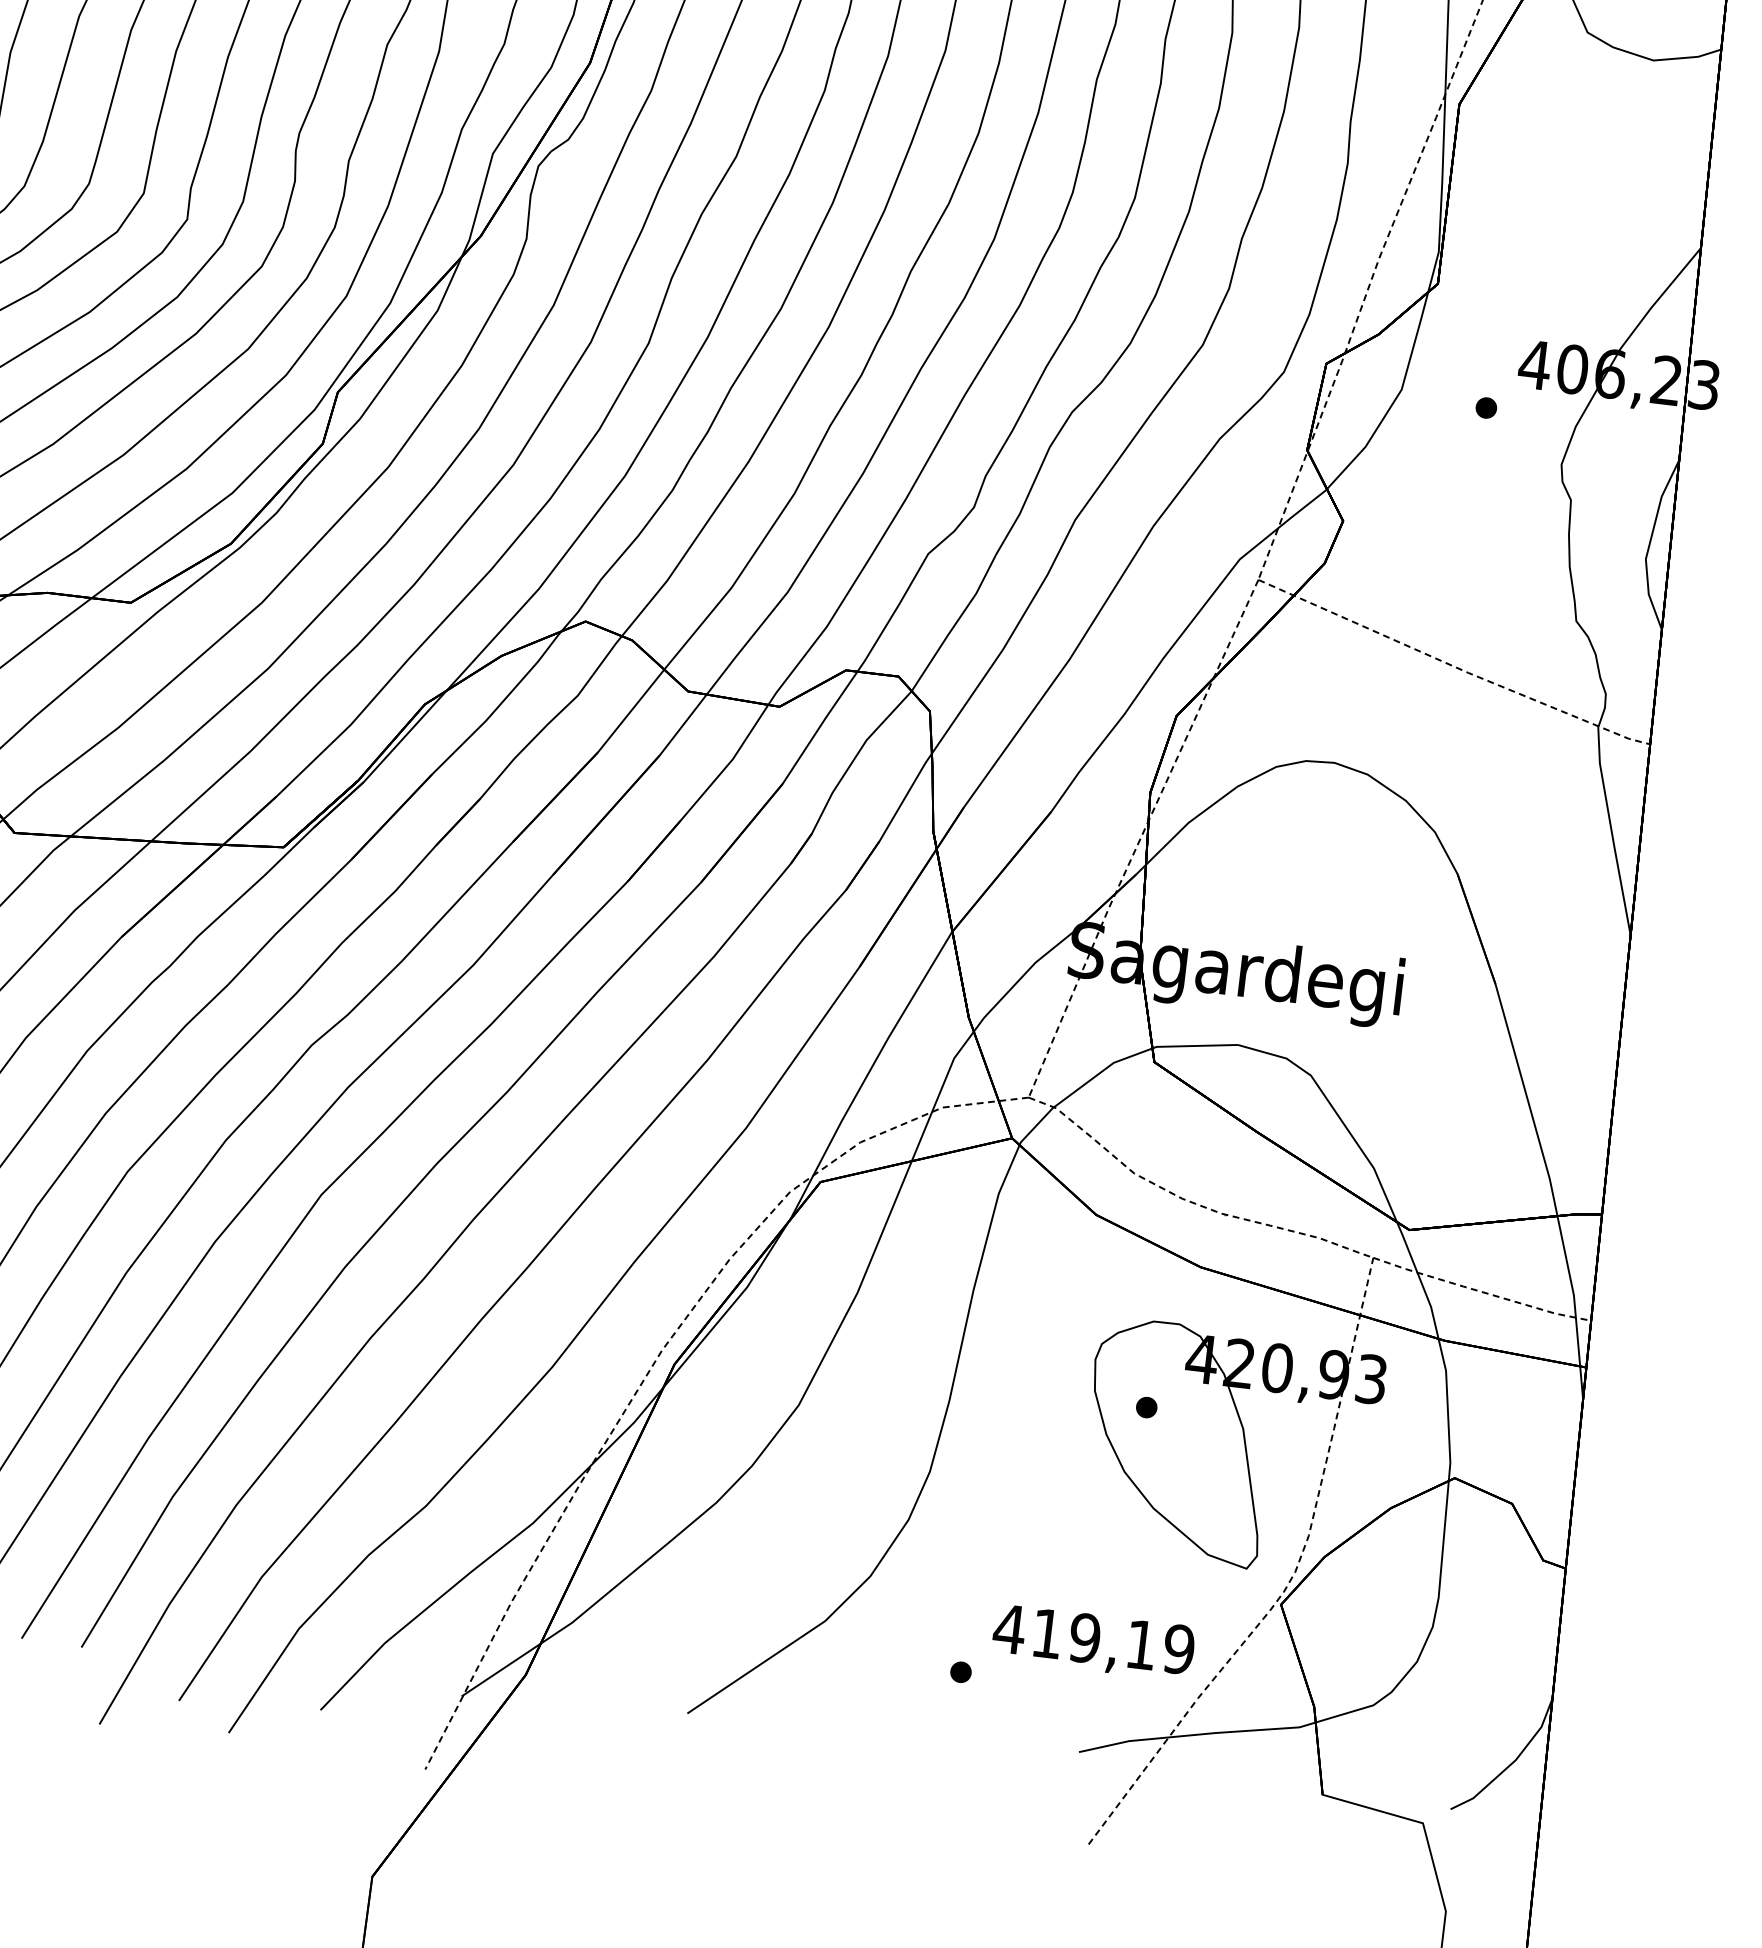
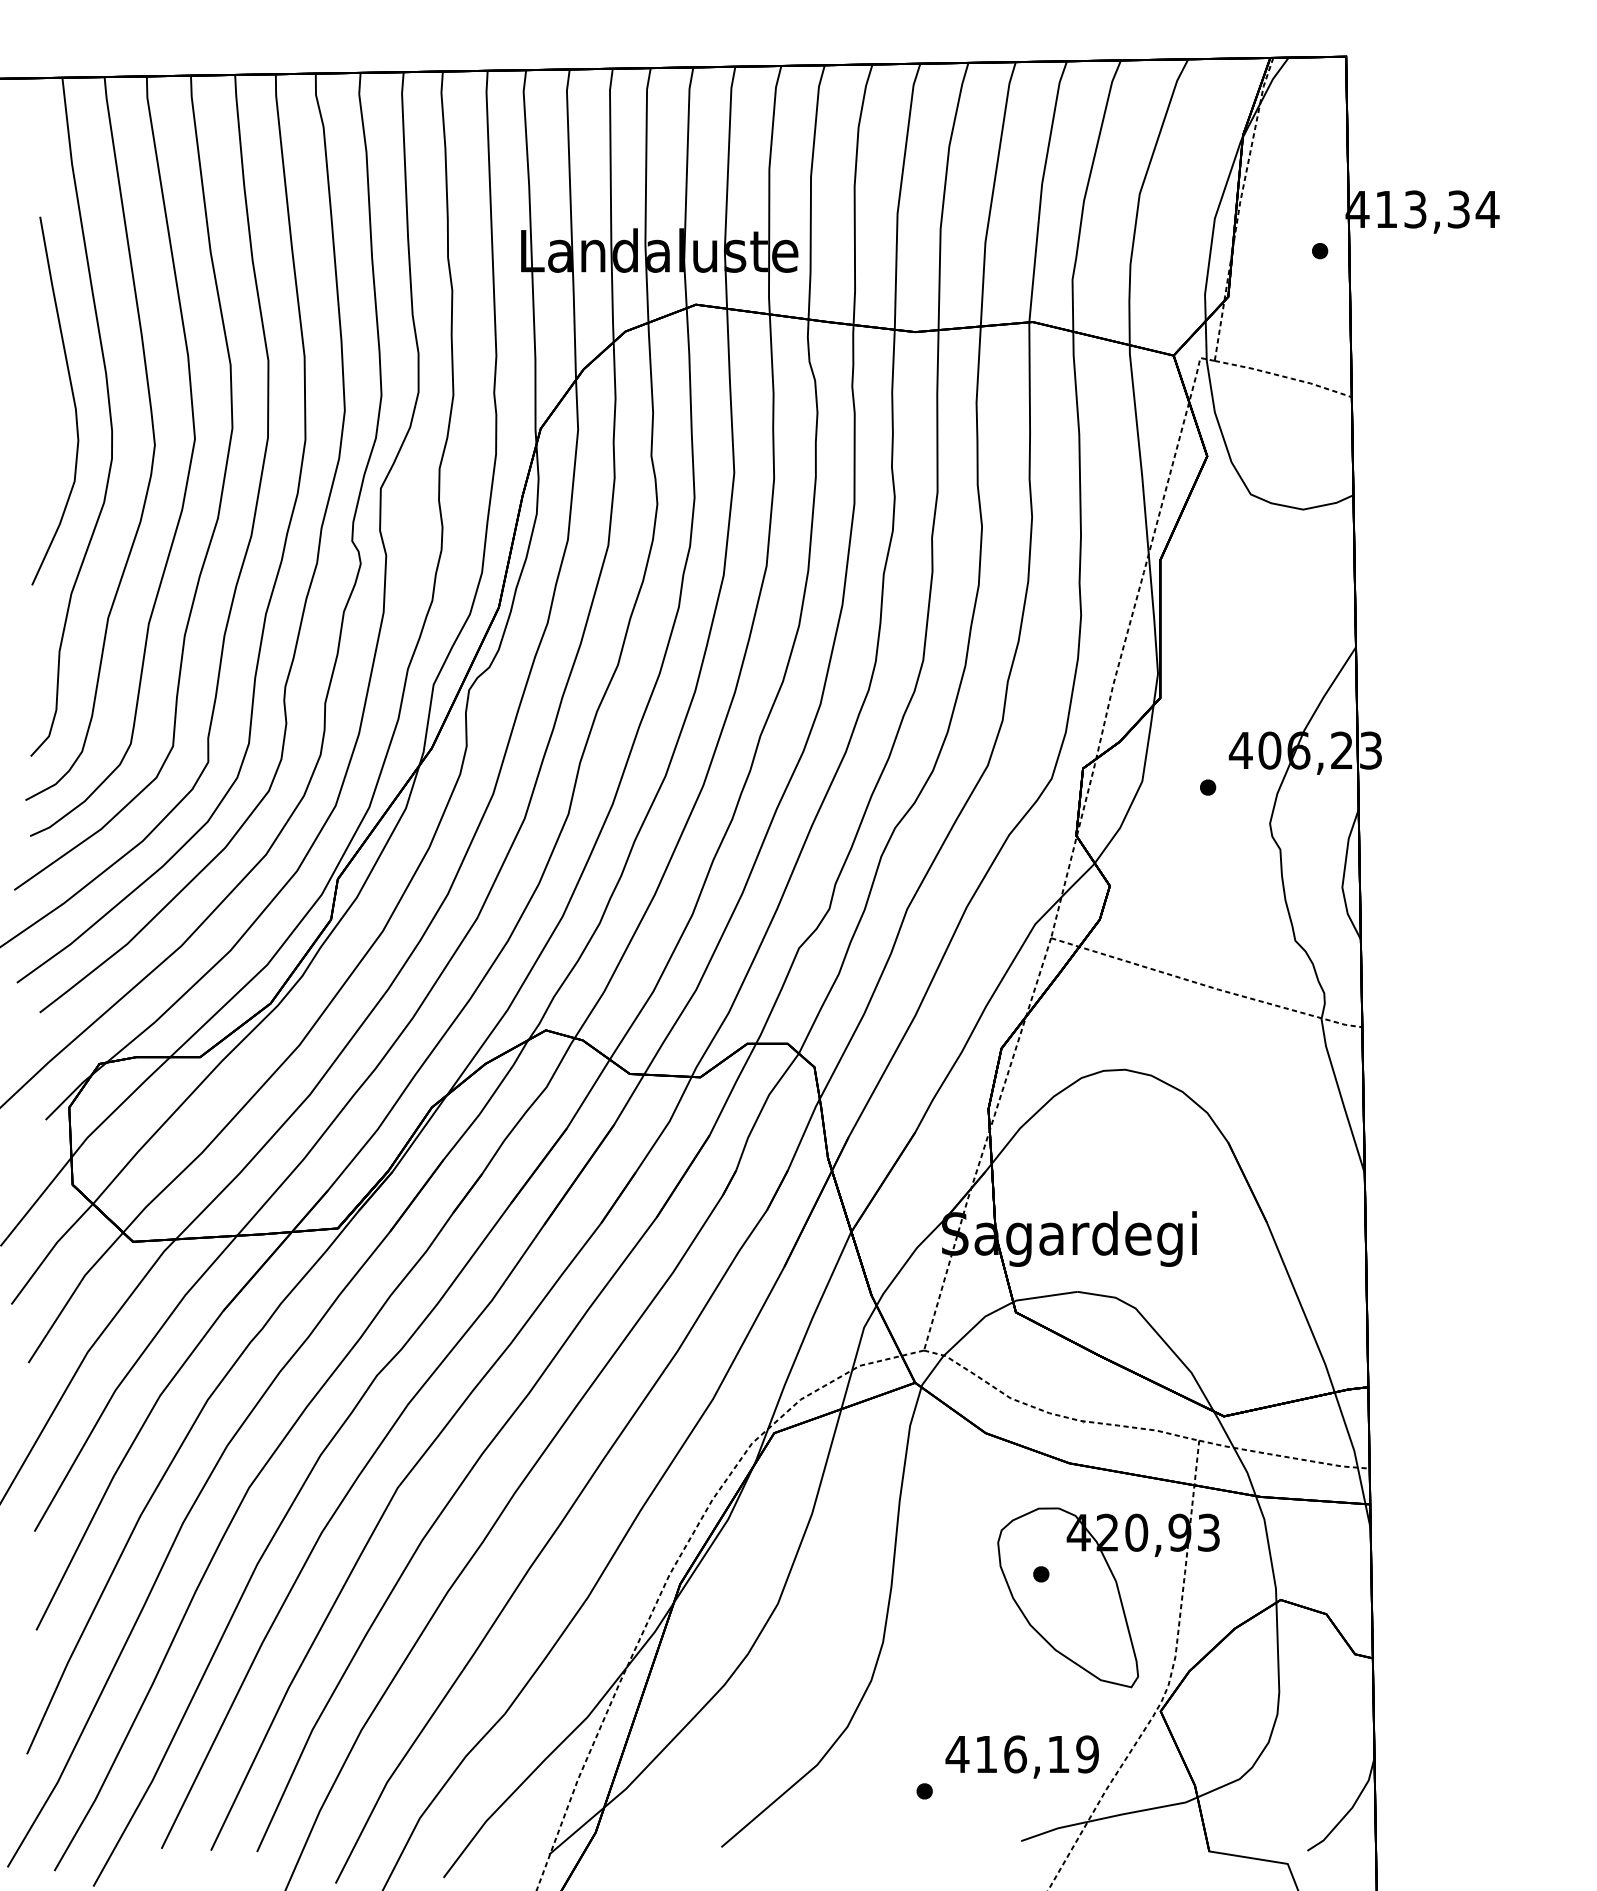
text: (1085, 1638) -> (1015, 1754), 419,19 -> 416,19

